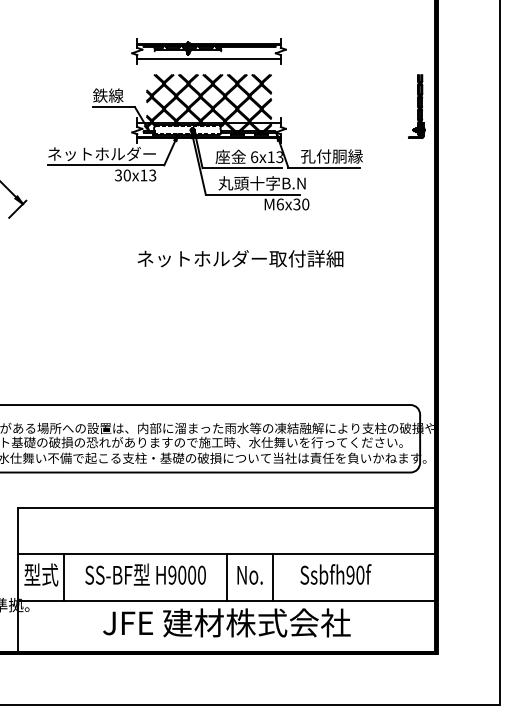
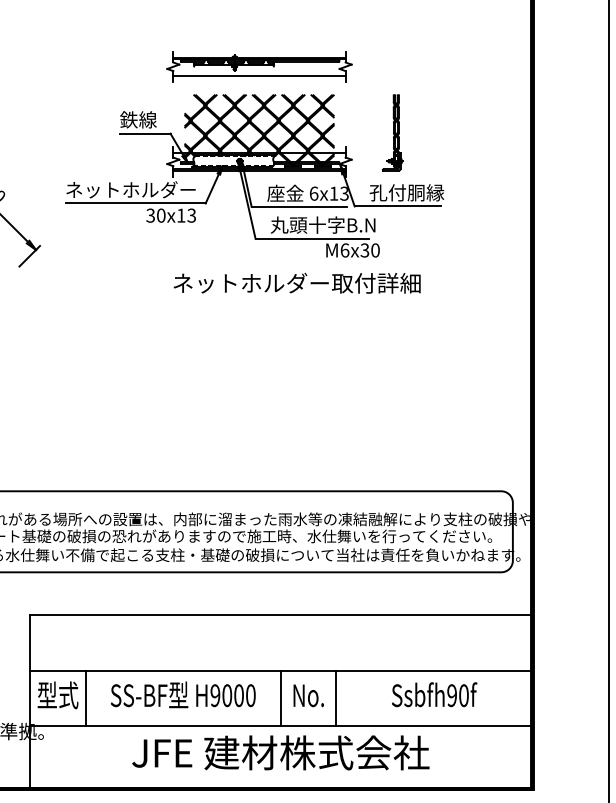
part: (416, 106) -> (392, 132), moved
text: (240, 258) -> (297, 282), moved
text: (335, 574) -> (434, 694), moved

